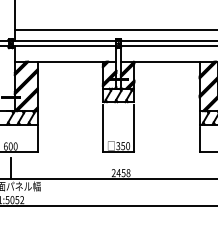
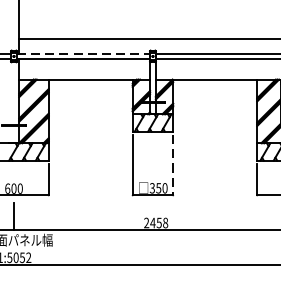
line: (64, 41) -> (83, 53), solid -> dashed
line: (134, 128) -> (173, 165), solid -> dashed

